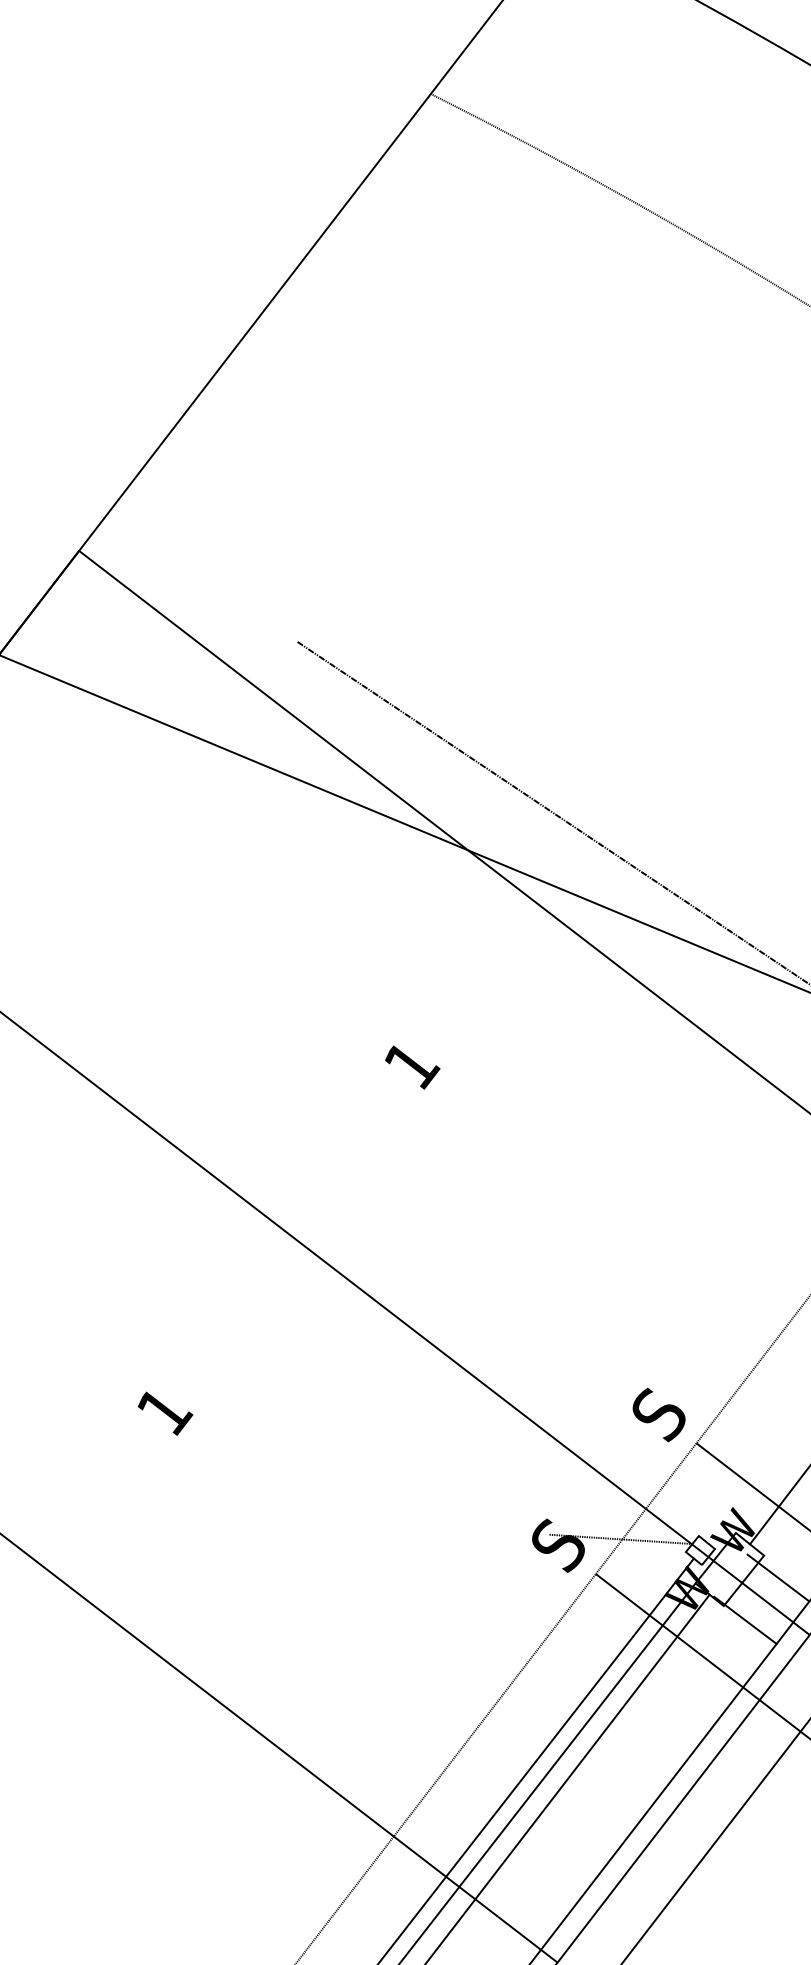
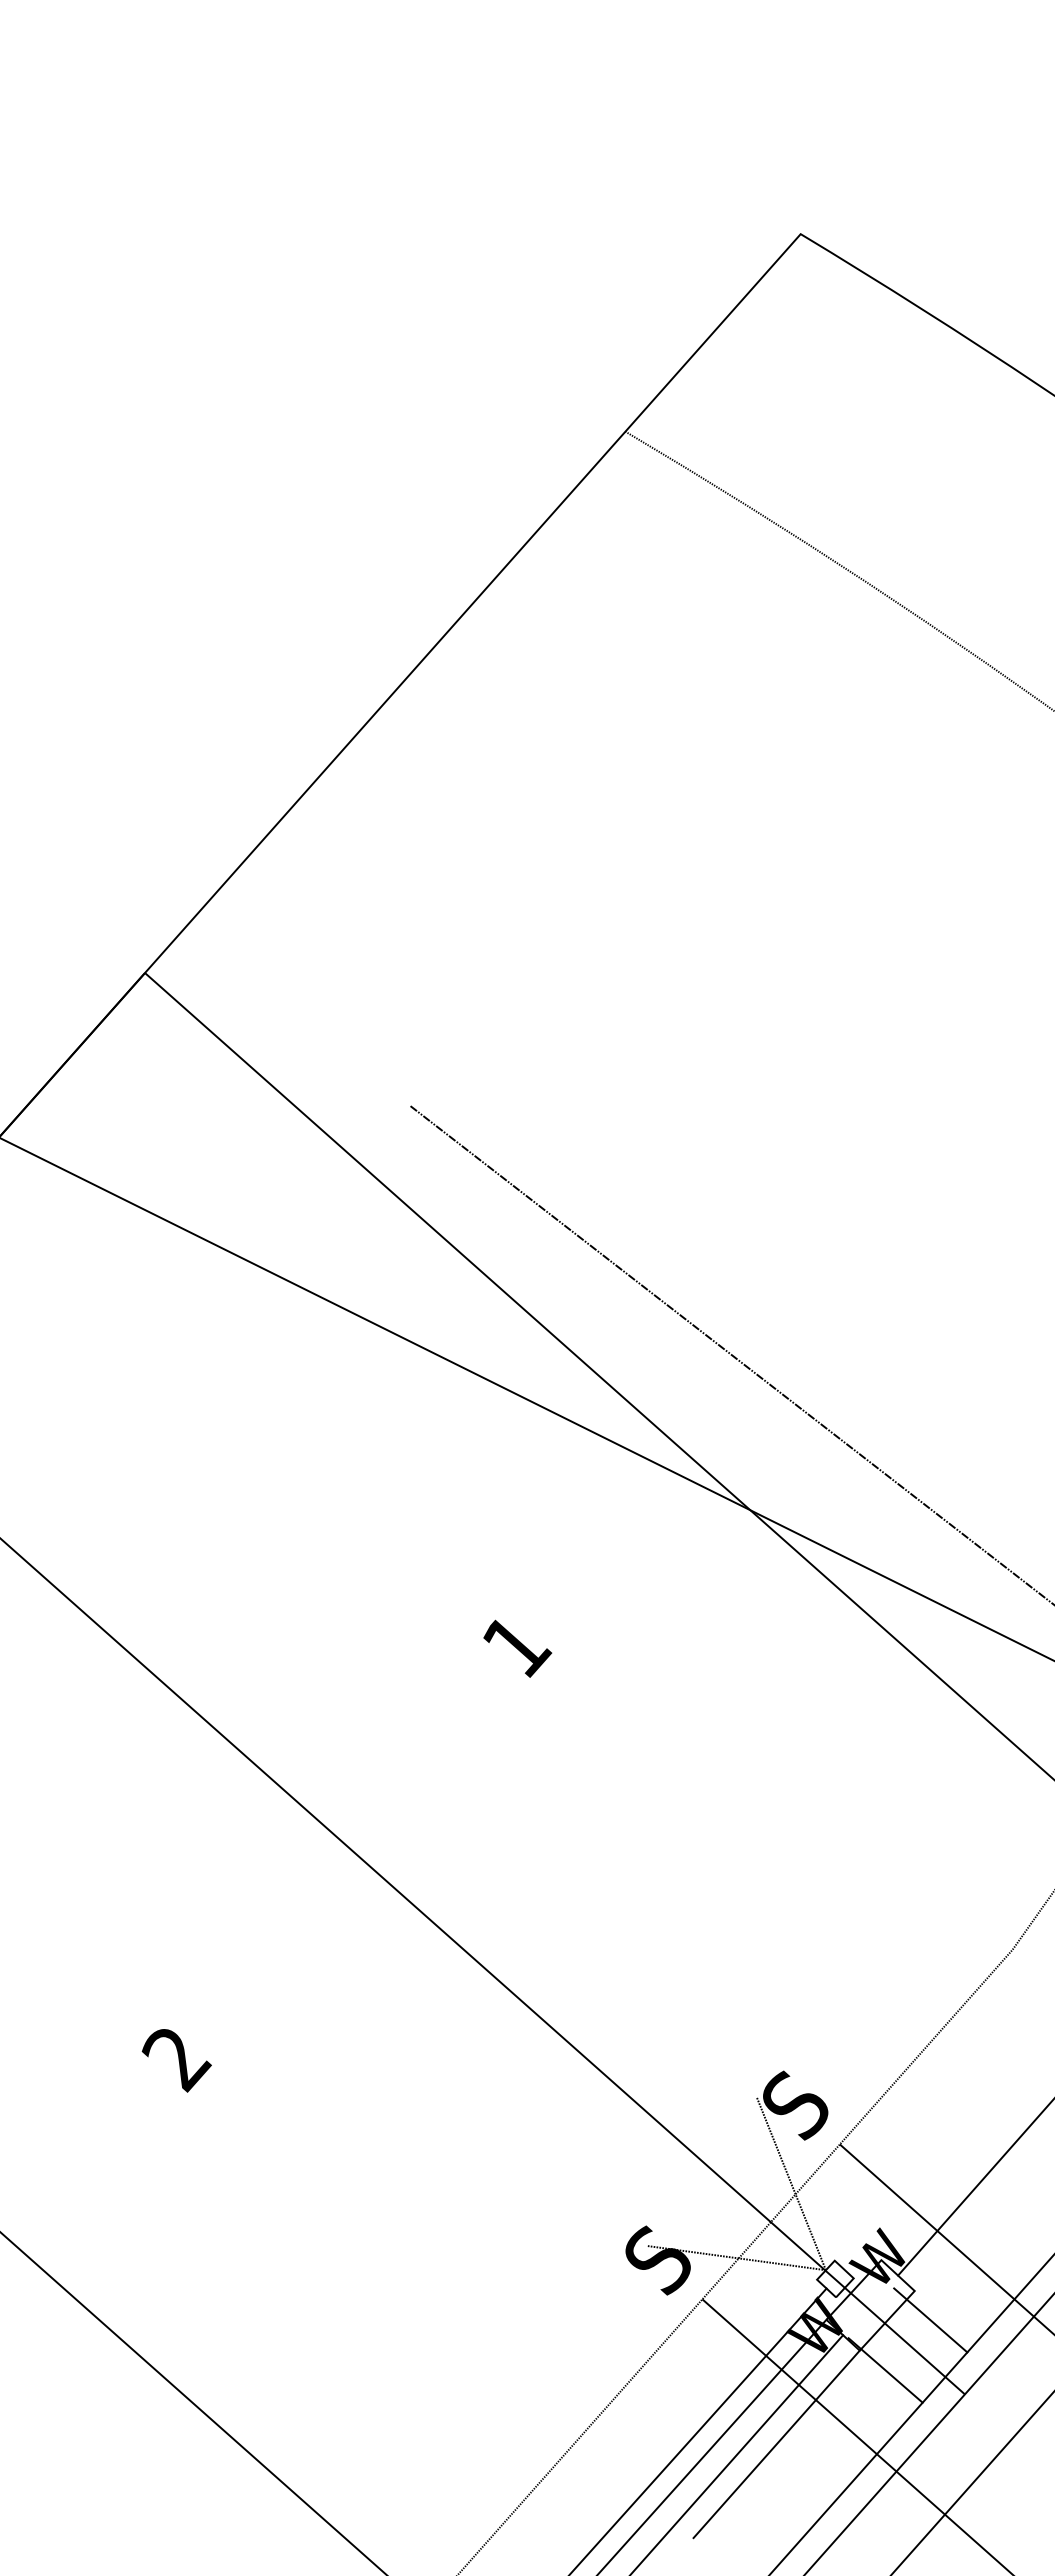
text: (164, 1413) -> (176, 2060), 1 -> 2
line: (659, 1477) -> (790, 2183), added
line: (662, 1685) -> (776, 2444), added

